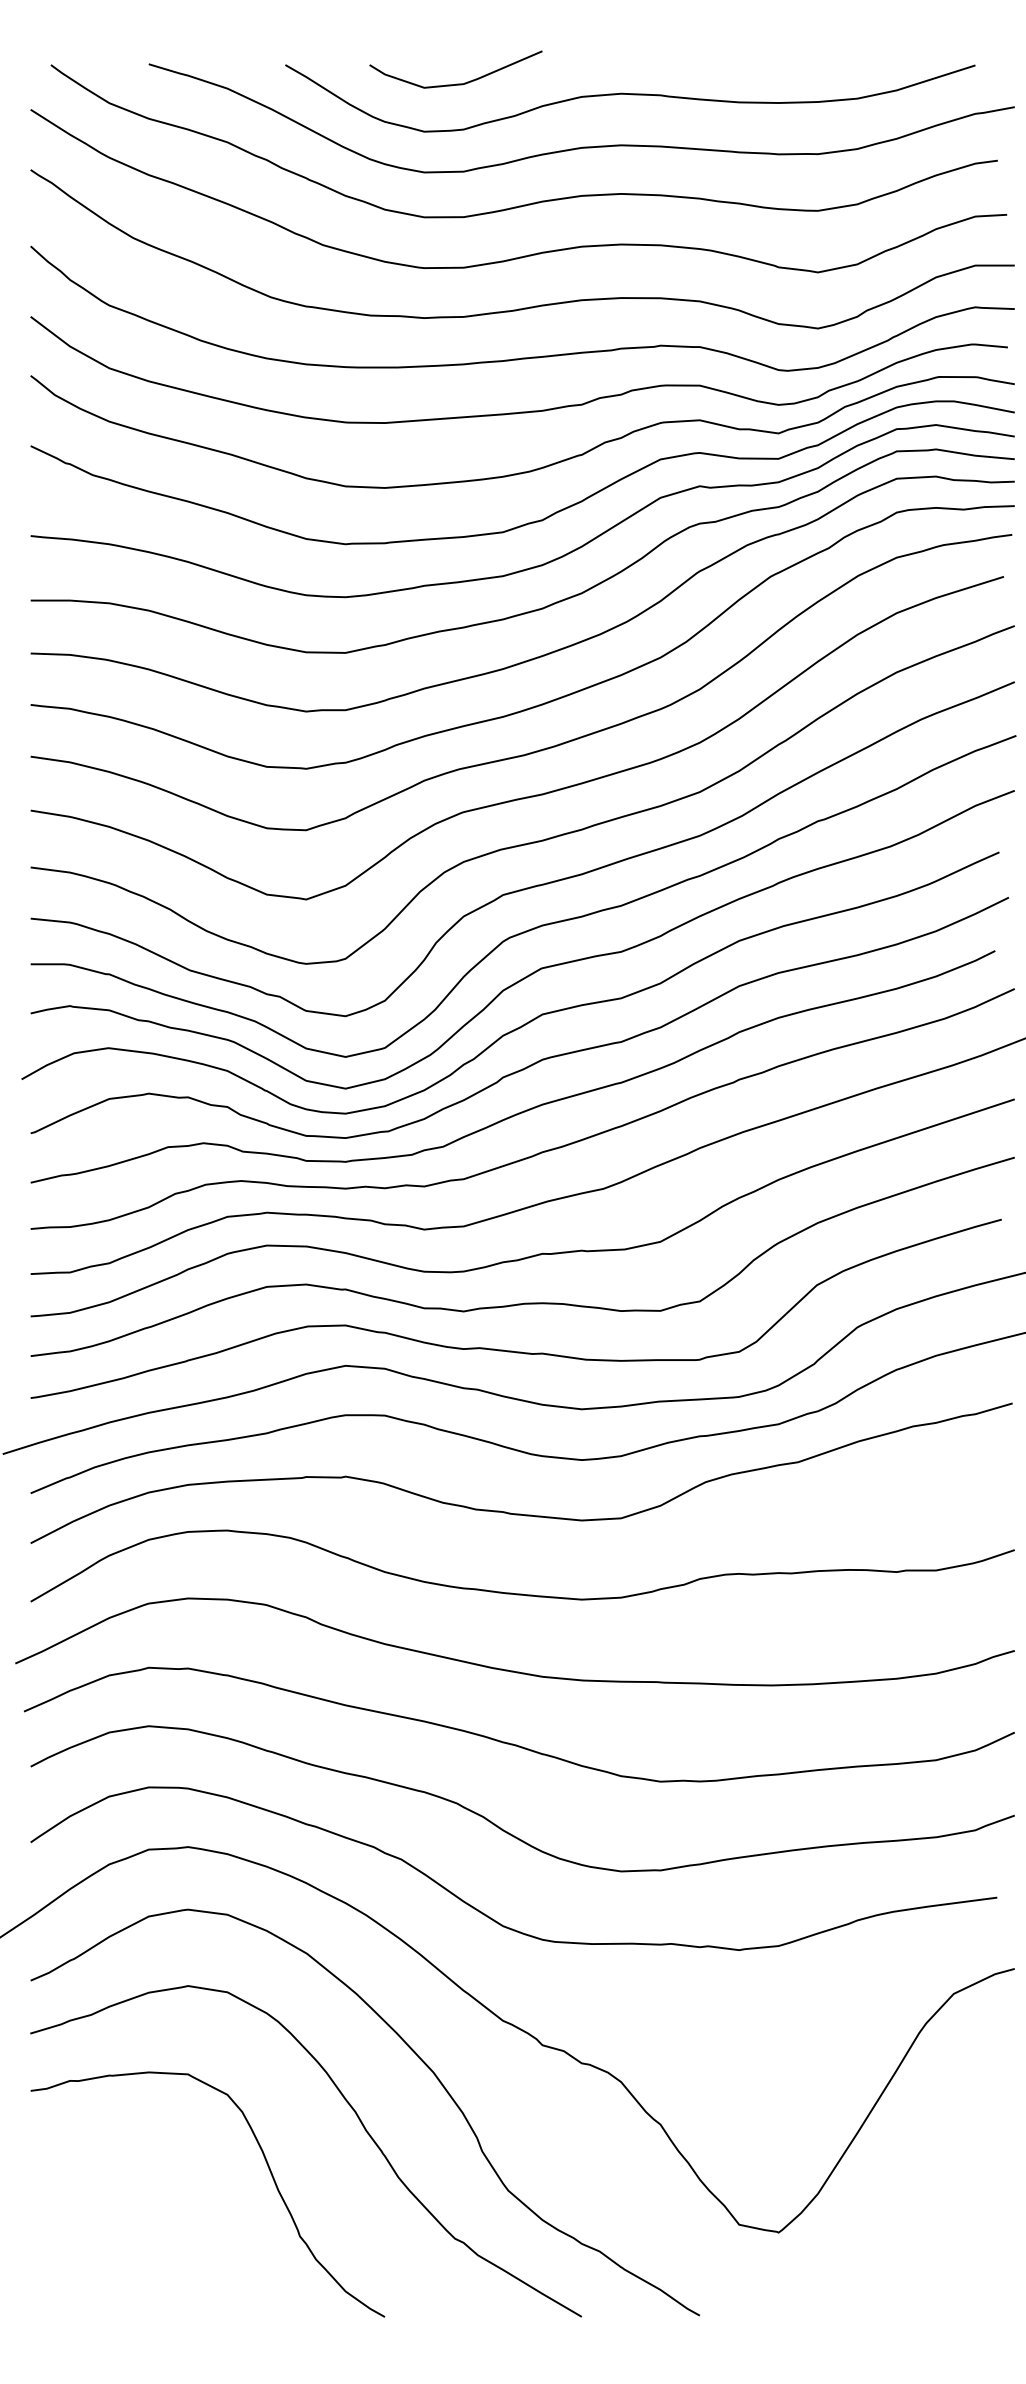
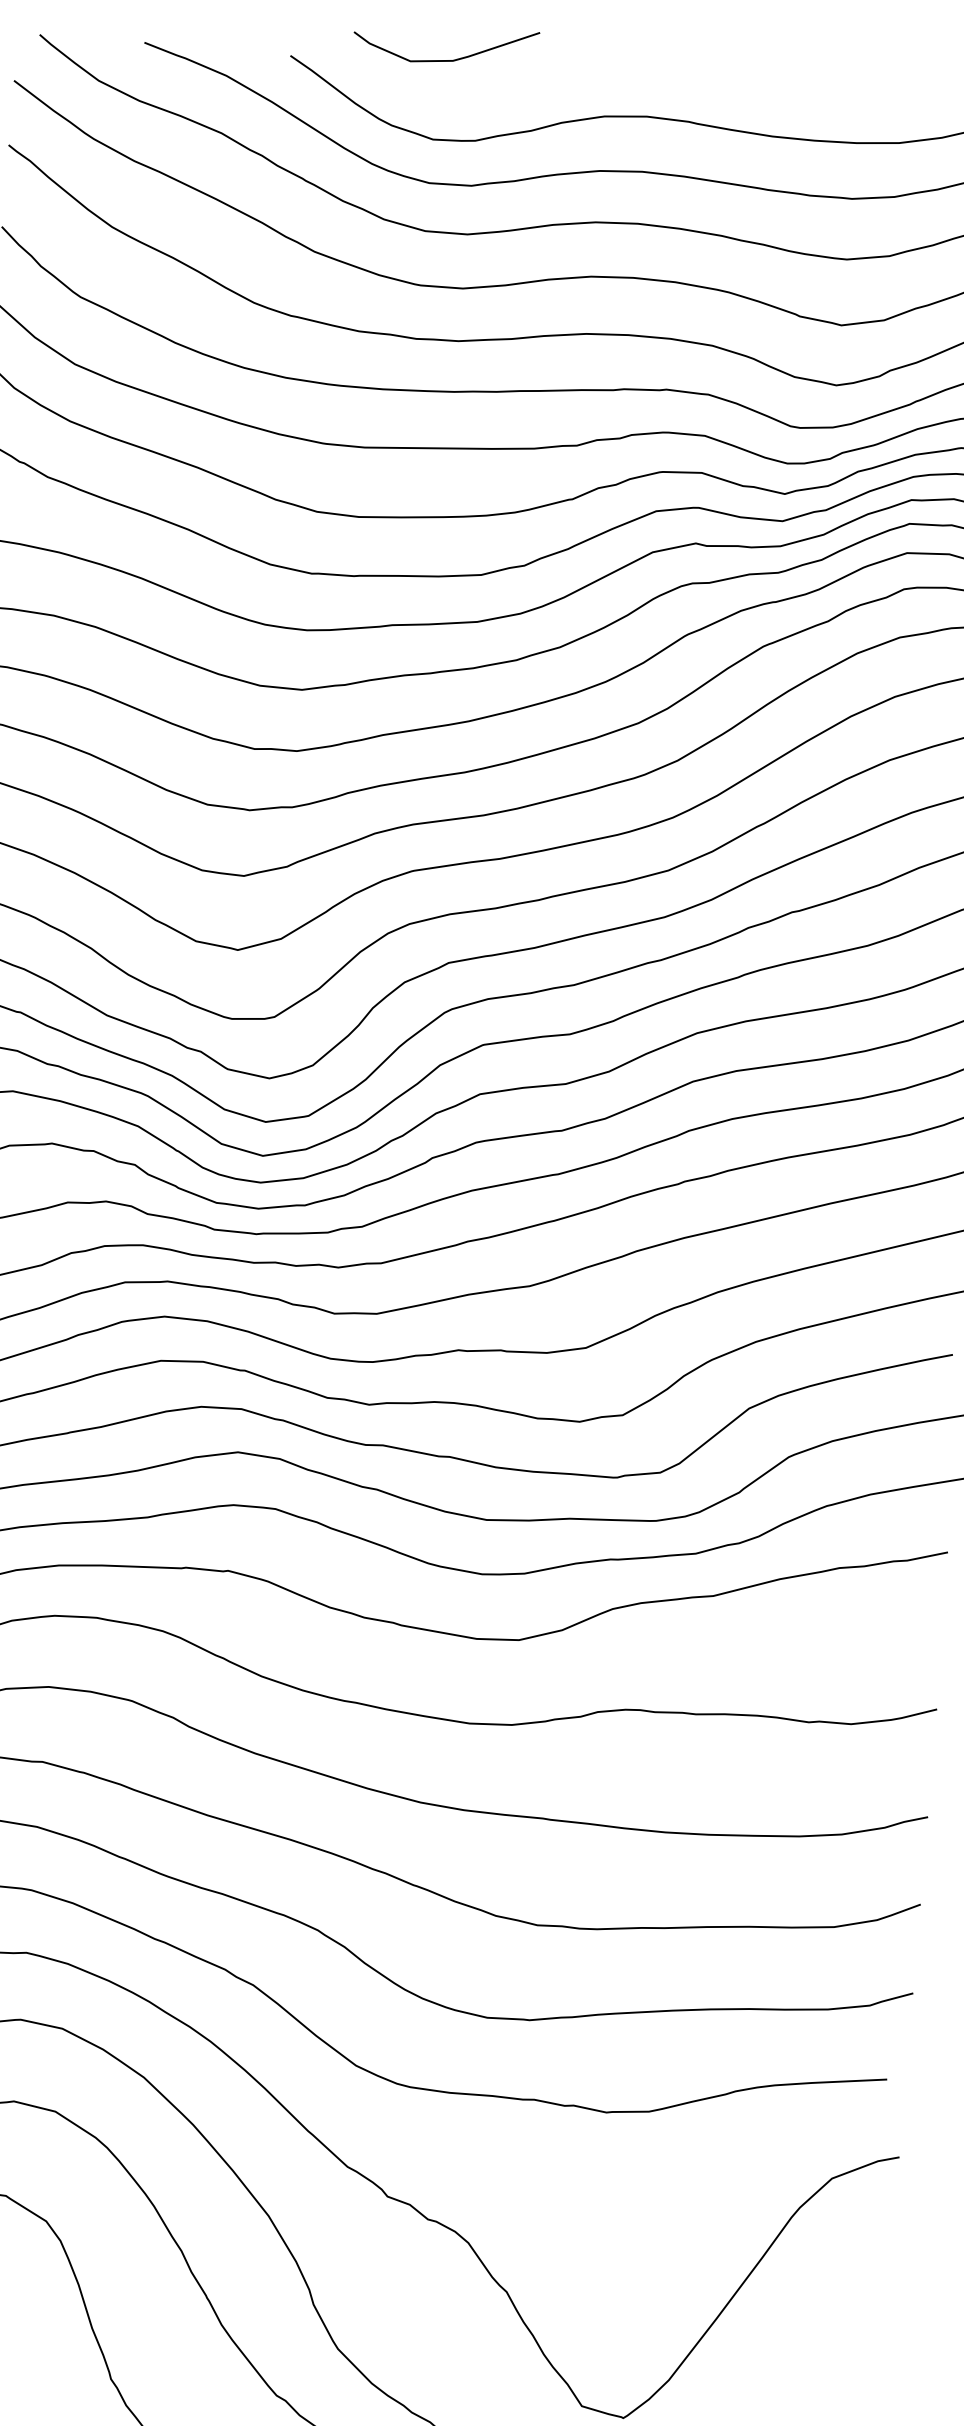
curve: (456, 83) -> (445, 59), moved

